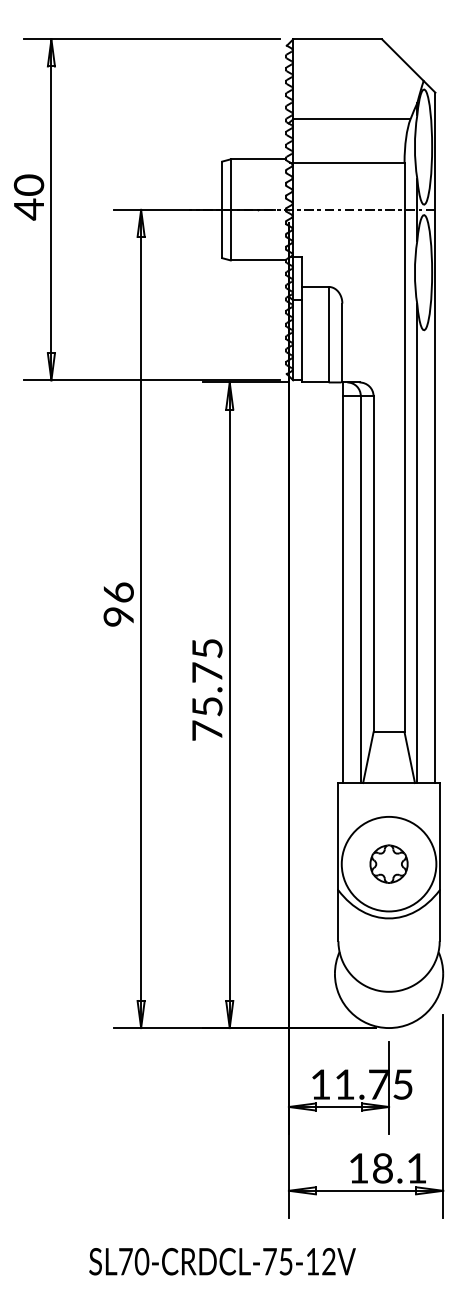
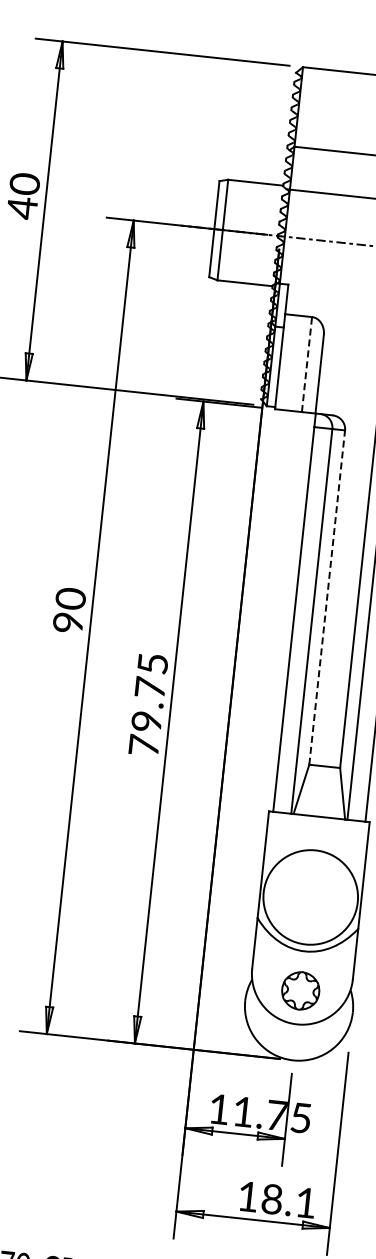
line: (328, 334) -> (306, 364), solid -> dashed
line: (373, 563) -> (327, 596), solid -> dashed
text: (118, 592) -> (70, 598), 96 -> 90
text: (207, 706) -> (146, 721), 75.75 -> 79.75
part: (388, 863) -> (300, 990), moved

